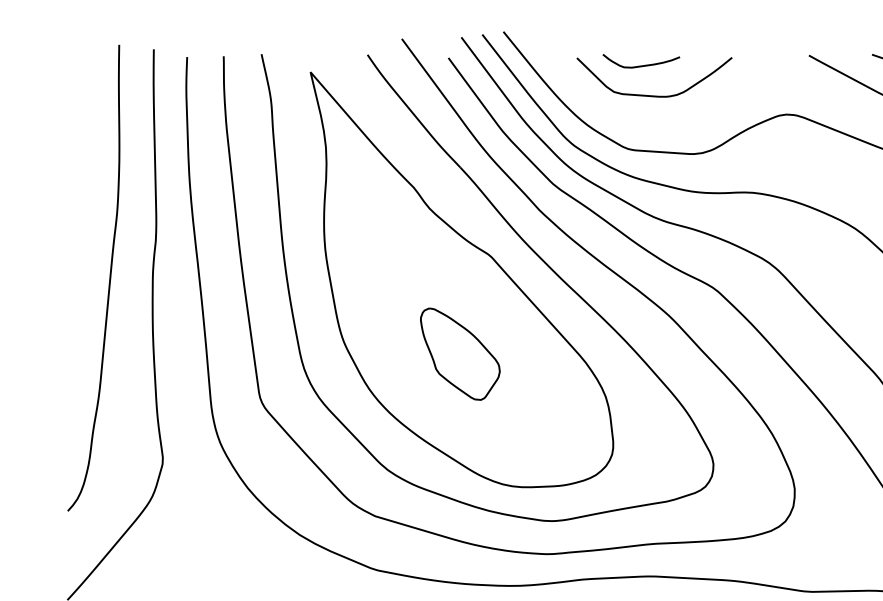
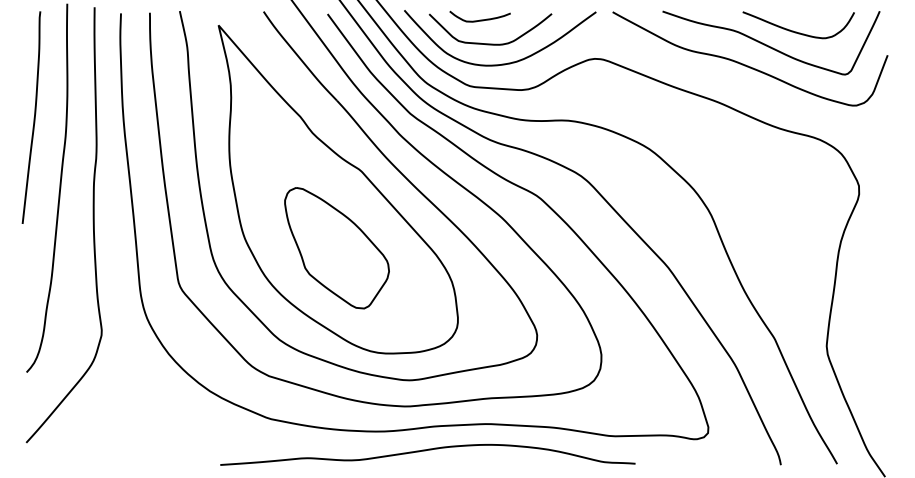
curve: (668, 120) -> (501, 63), added
curve: (76, 188) -> (33, 117), added
part: (459, 354) -> (336, 248), size x1.67

